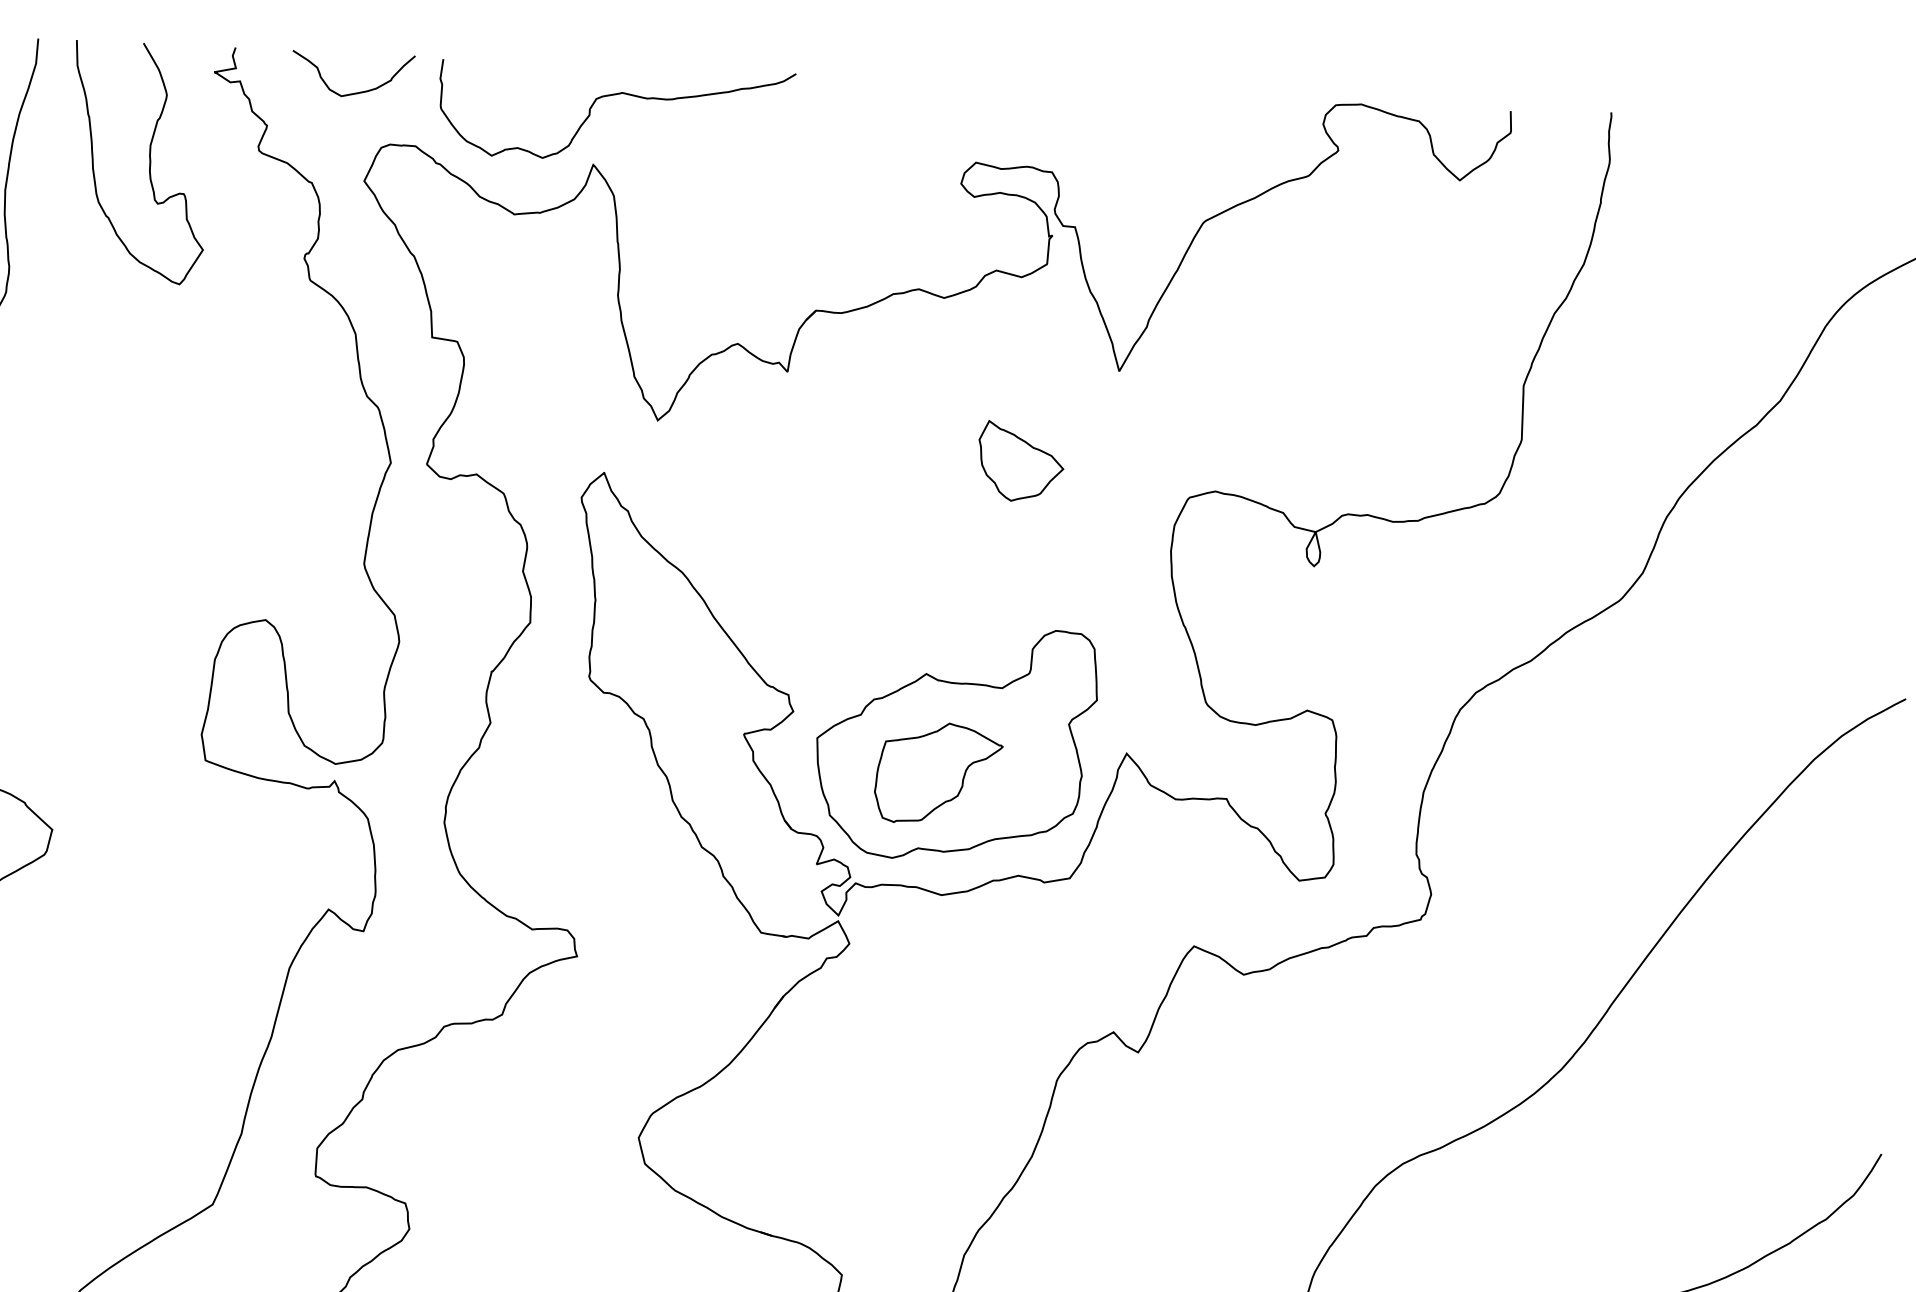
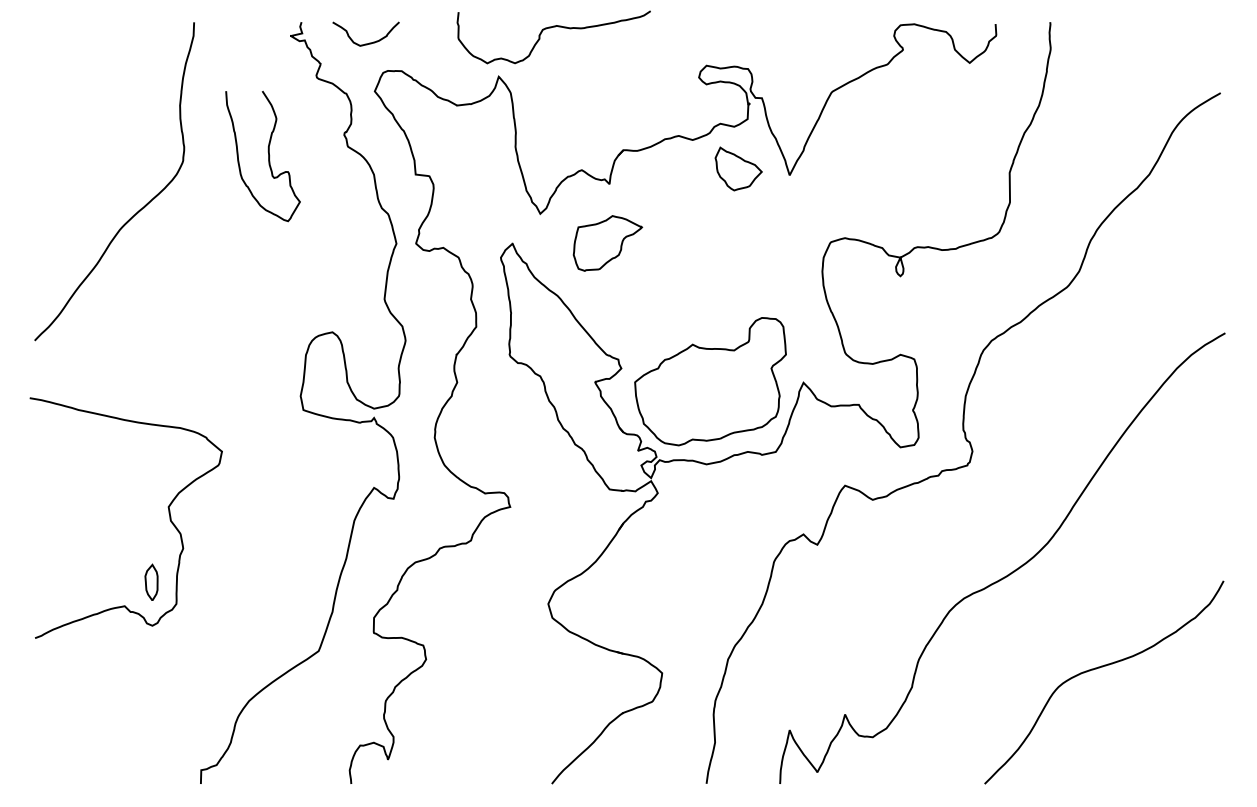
curve: (612, 97) -> (551, 28), moved
curve: (149, 163) -> (268, 156), moved
part: (1020, 460) -> (738, 168), moved
part: (937, 773) -> (607, 243), moved

